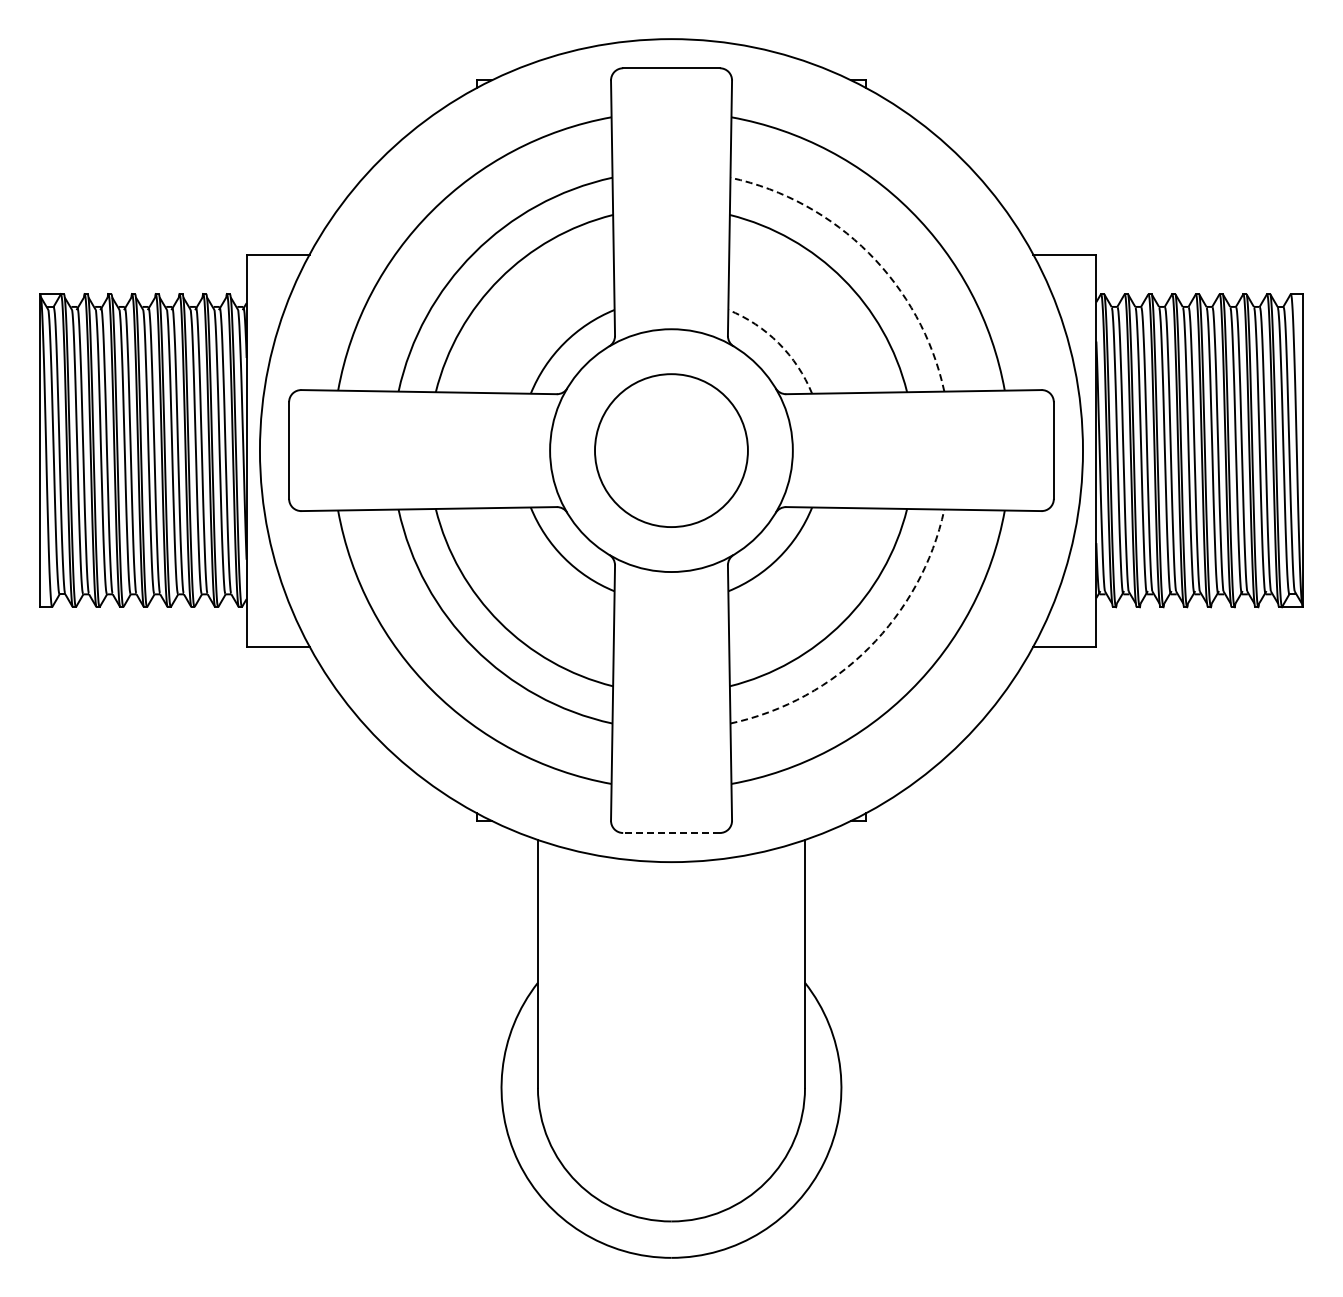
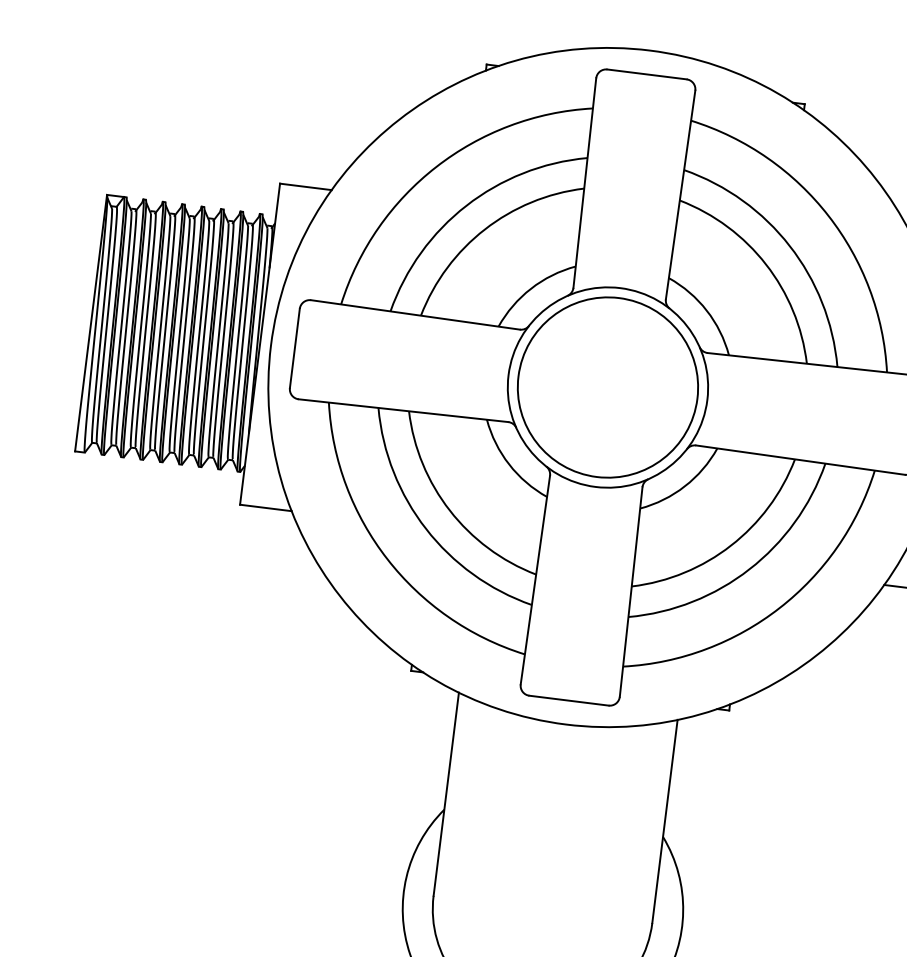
arc: (868, 253) -> (789, 246), dashed -> solid
arc: (778, 343) -> (706, 310), dashed -> solid
circle: (671, 450) -> (608, 387), size x1.43
arc: (868, 648) -> (749, 569), dashed -> solid
line: (671, 833) -> (568, 701), dashed -> solid

